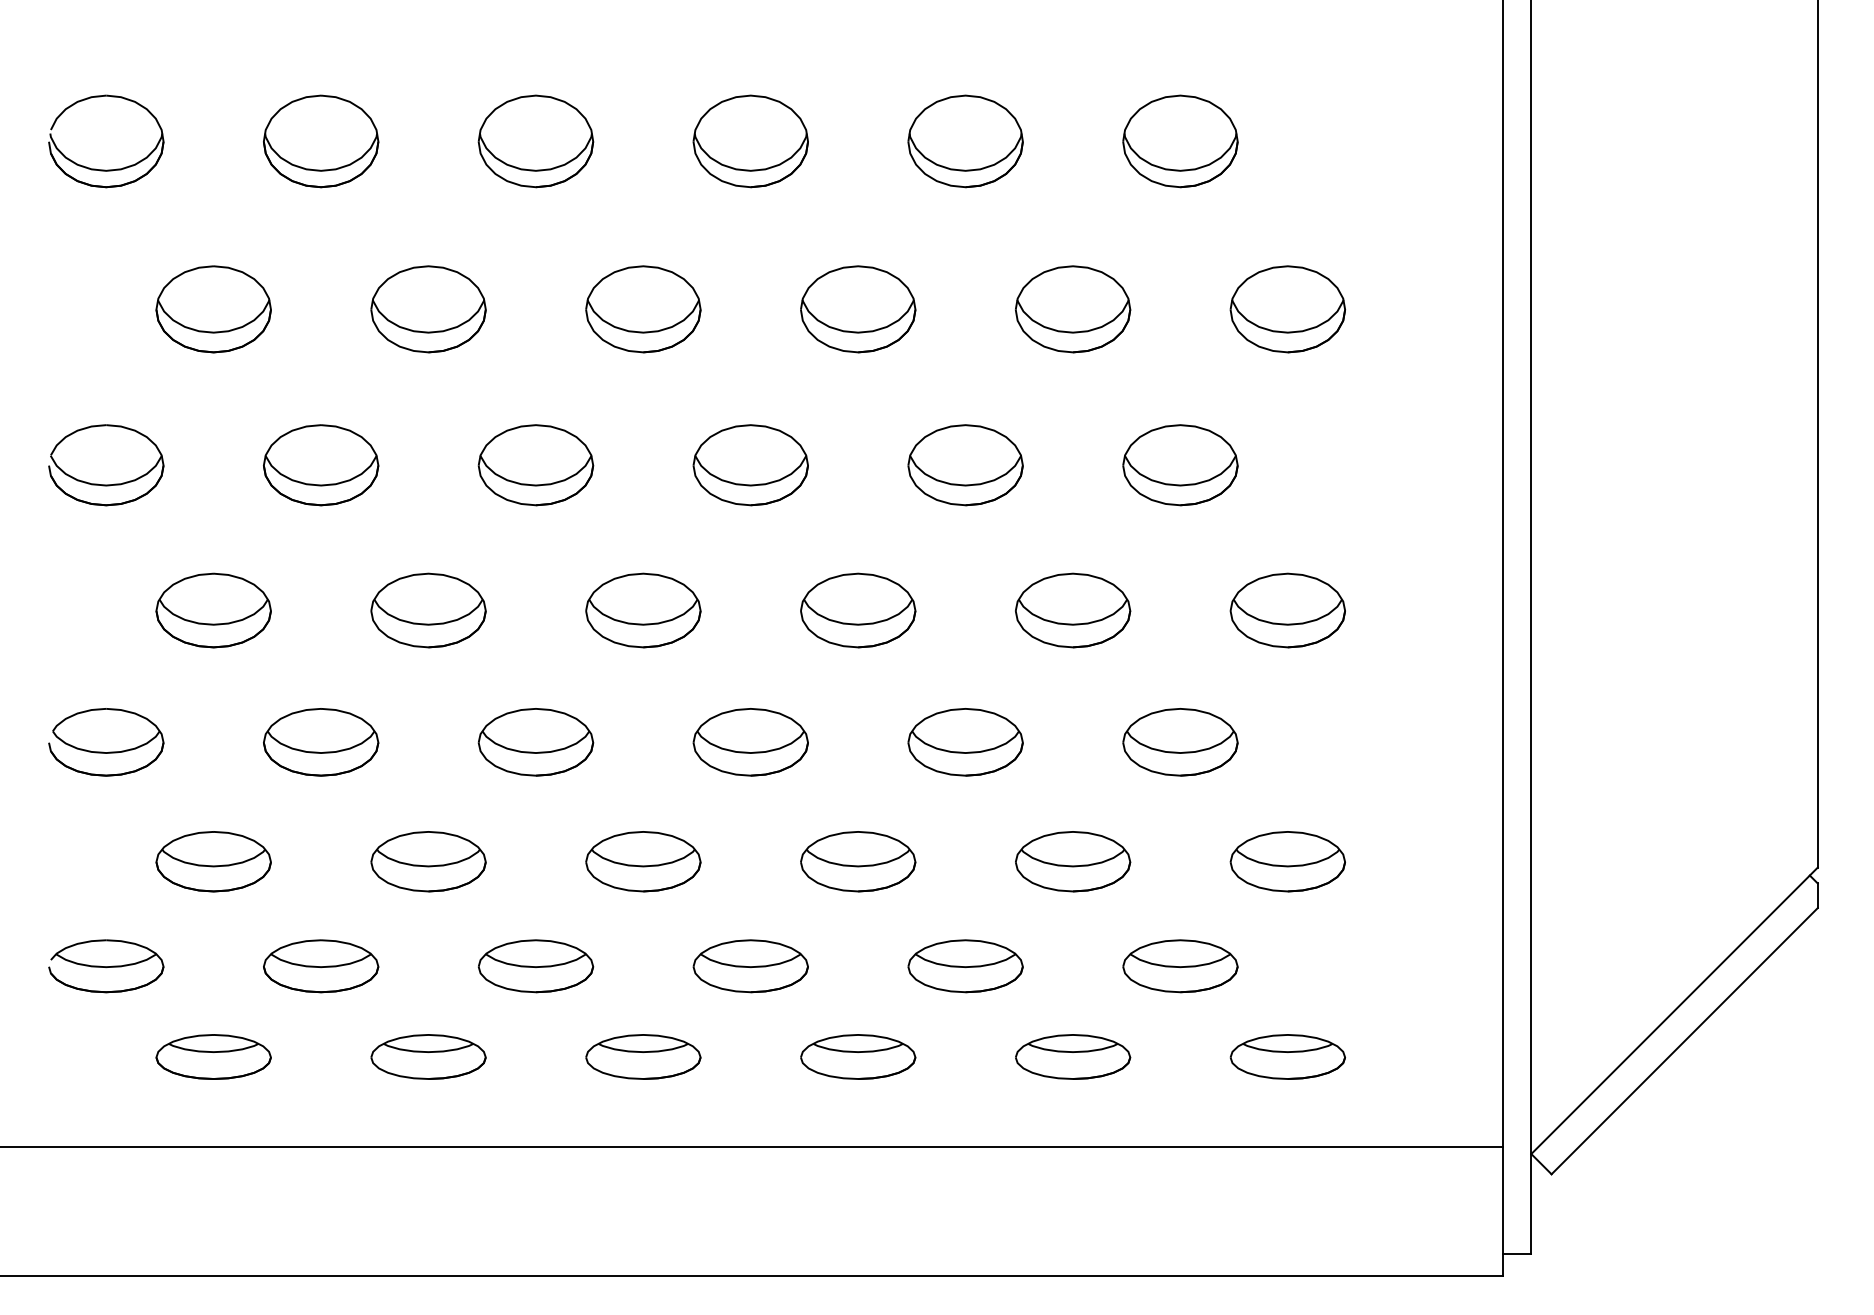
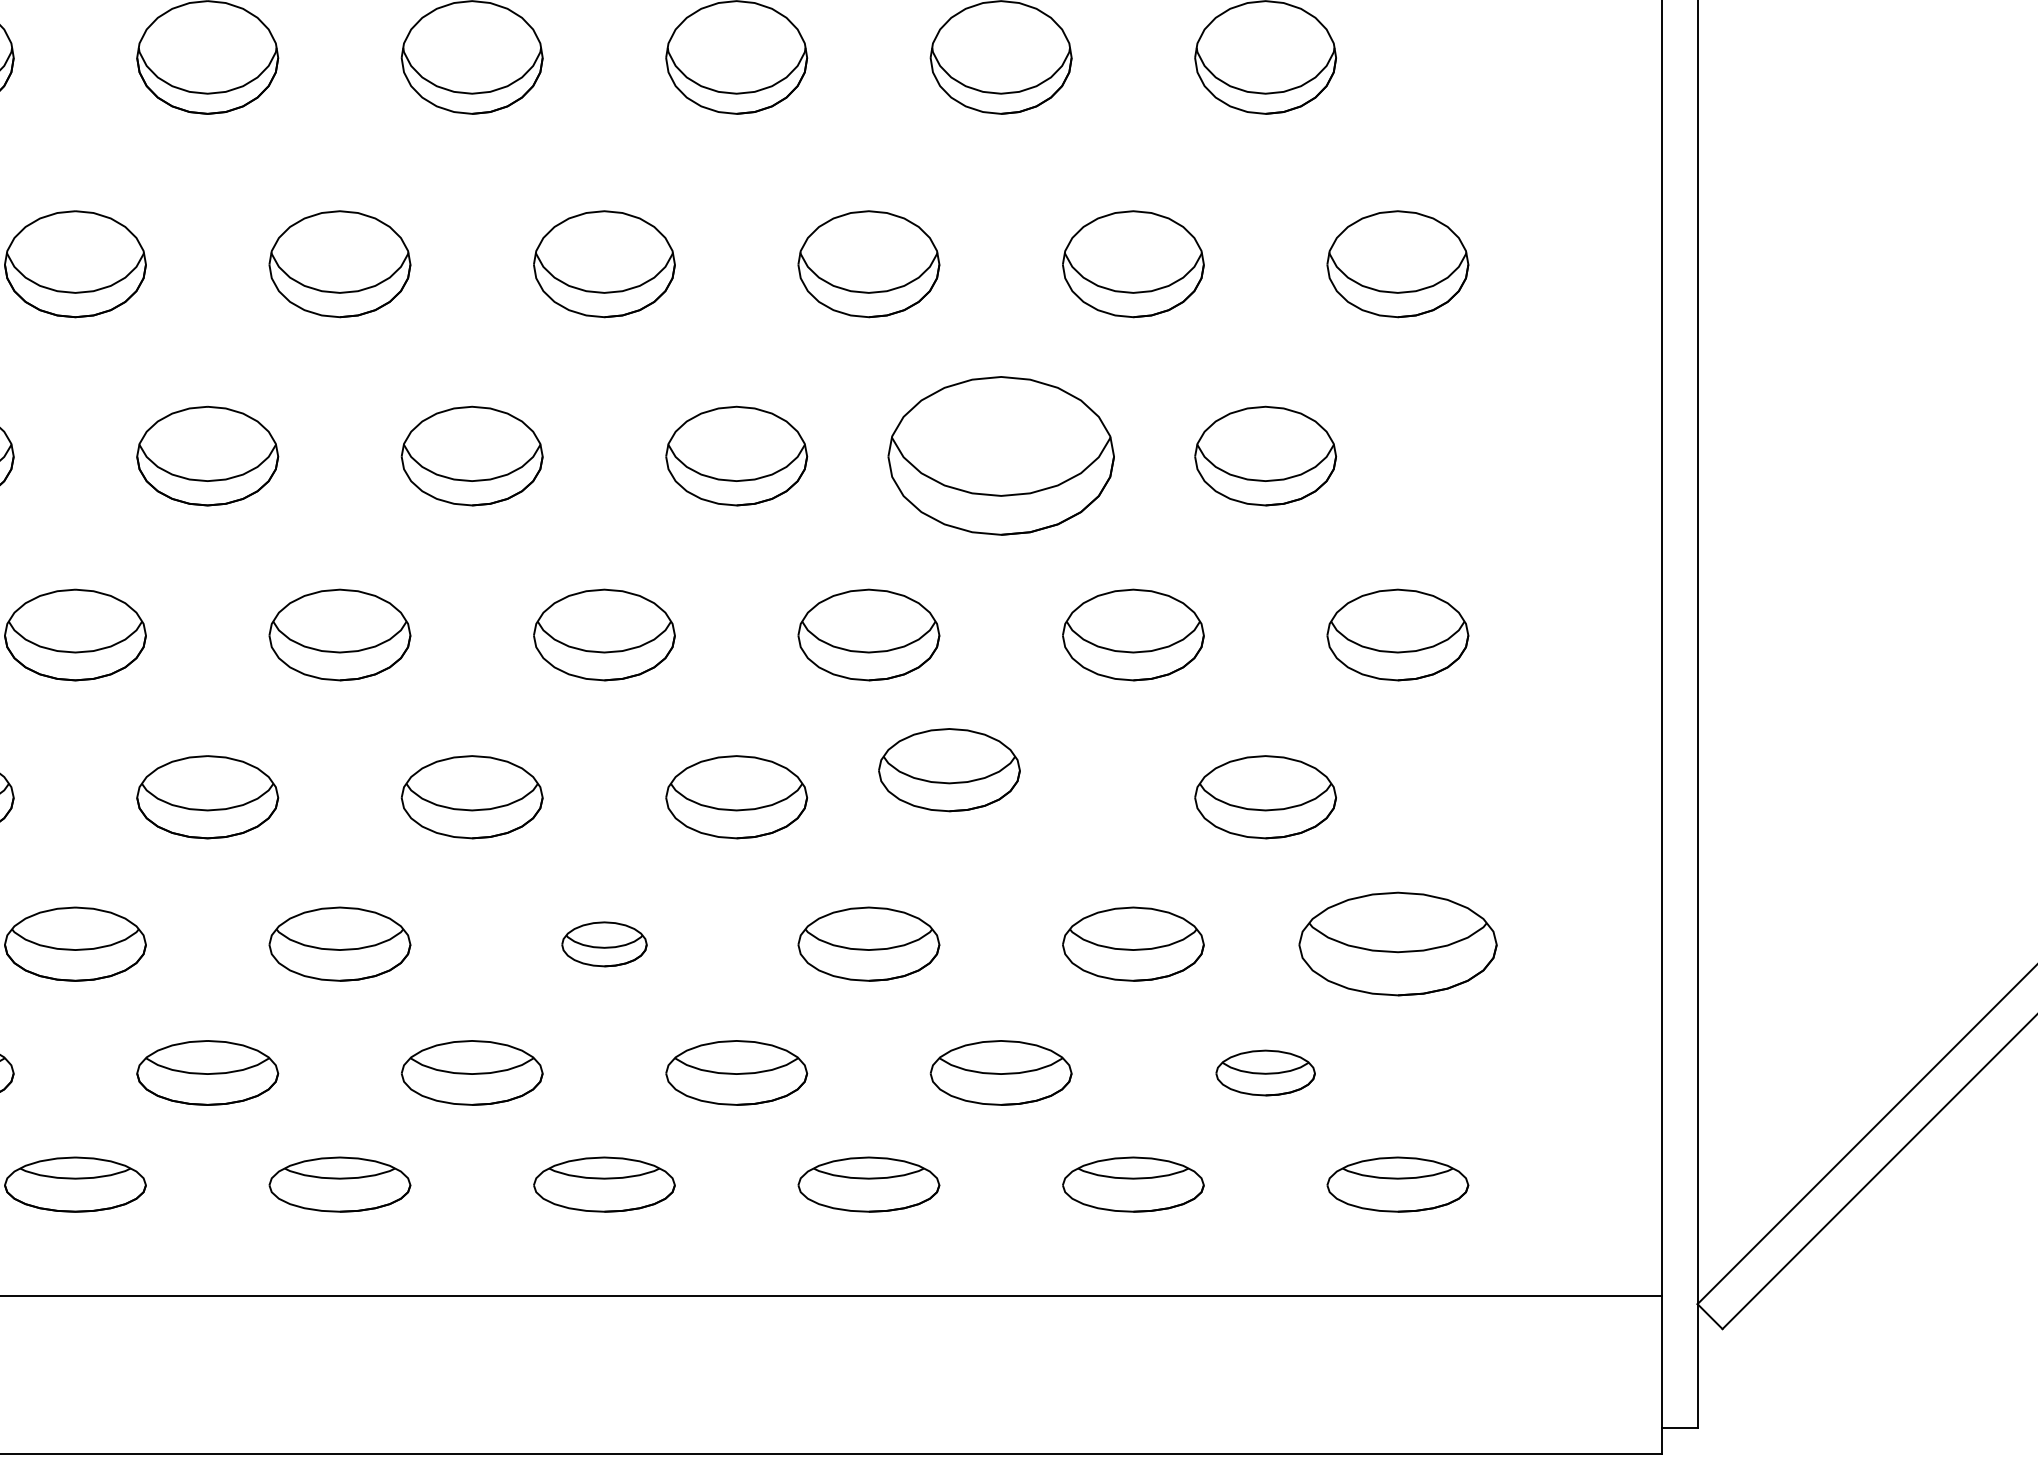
part: (965, 465) -> (1001, 456), size x1.6
part: (965, 742) -> (949, 770), moved
part: (643, 861) -> (604, 943), size x0.6
part: (1287, 861) -> (1397, 943), size x1.4
part: (1180, 966) -> (1265, 1073), size x0.7

